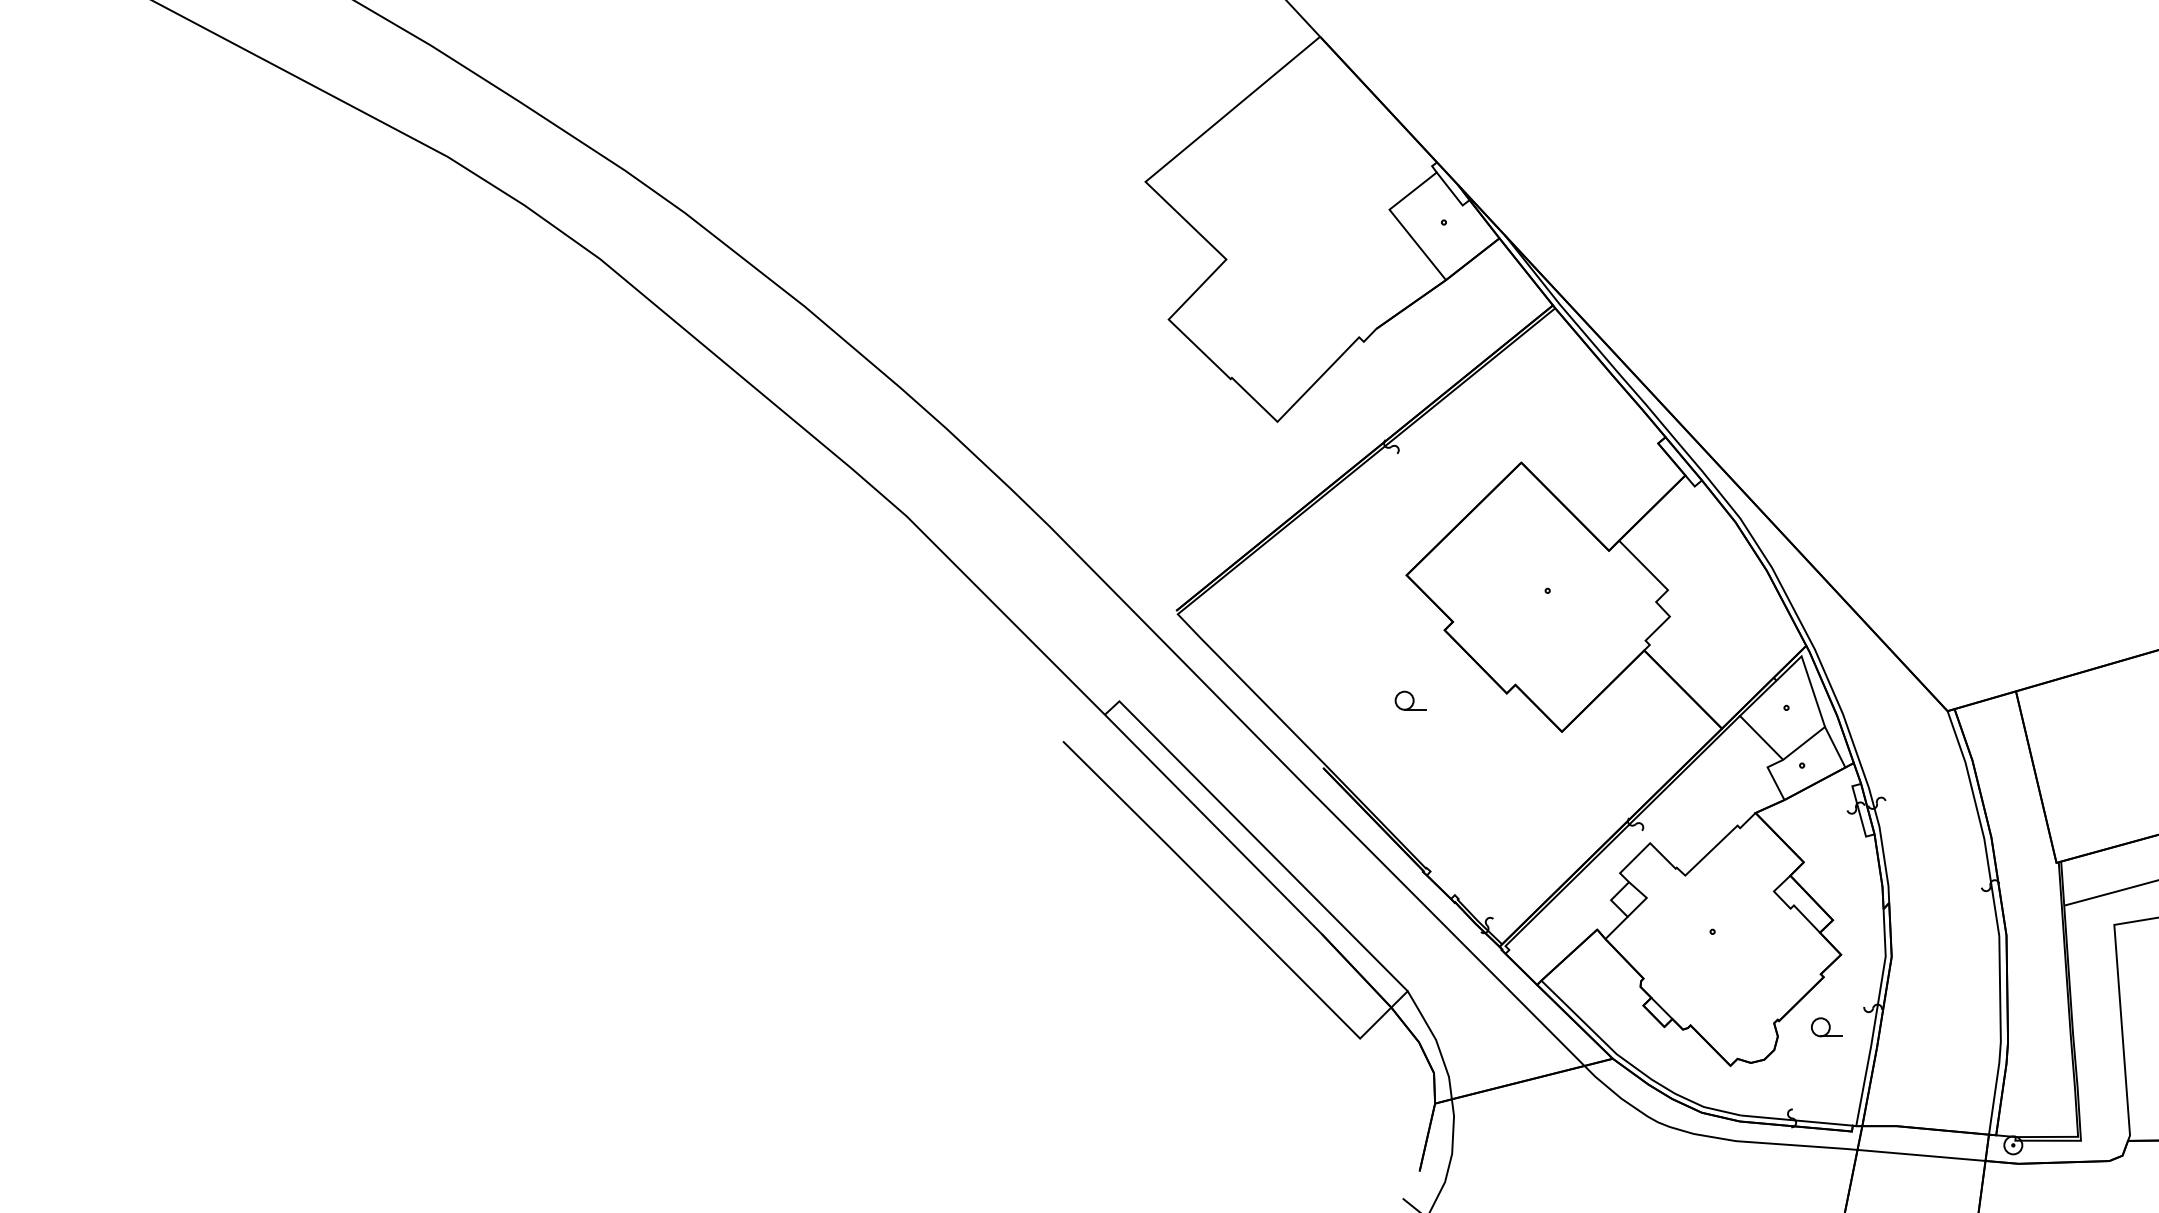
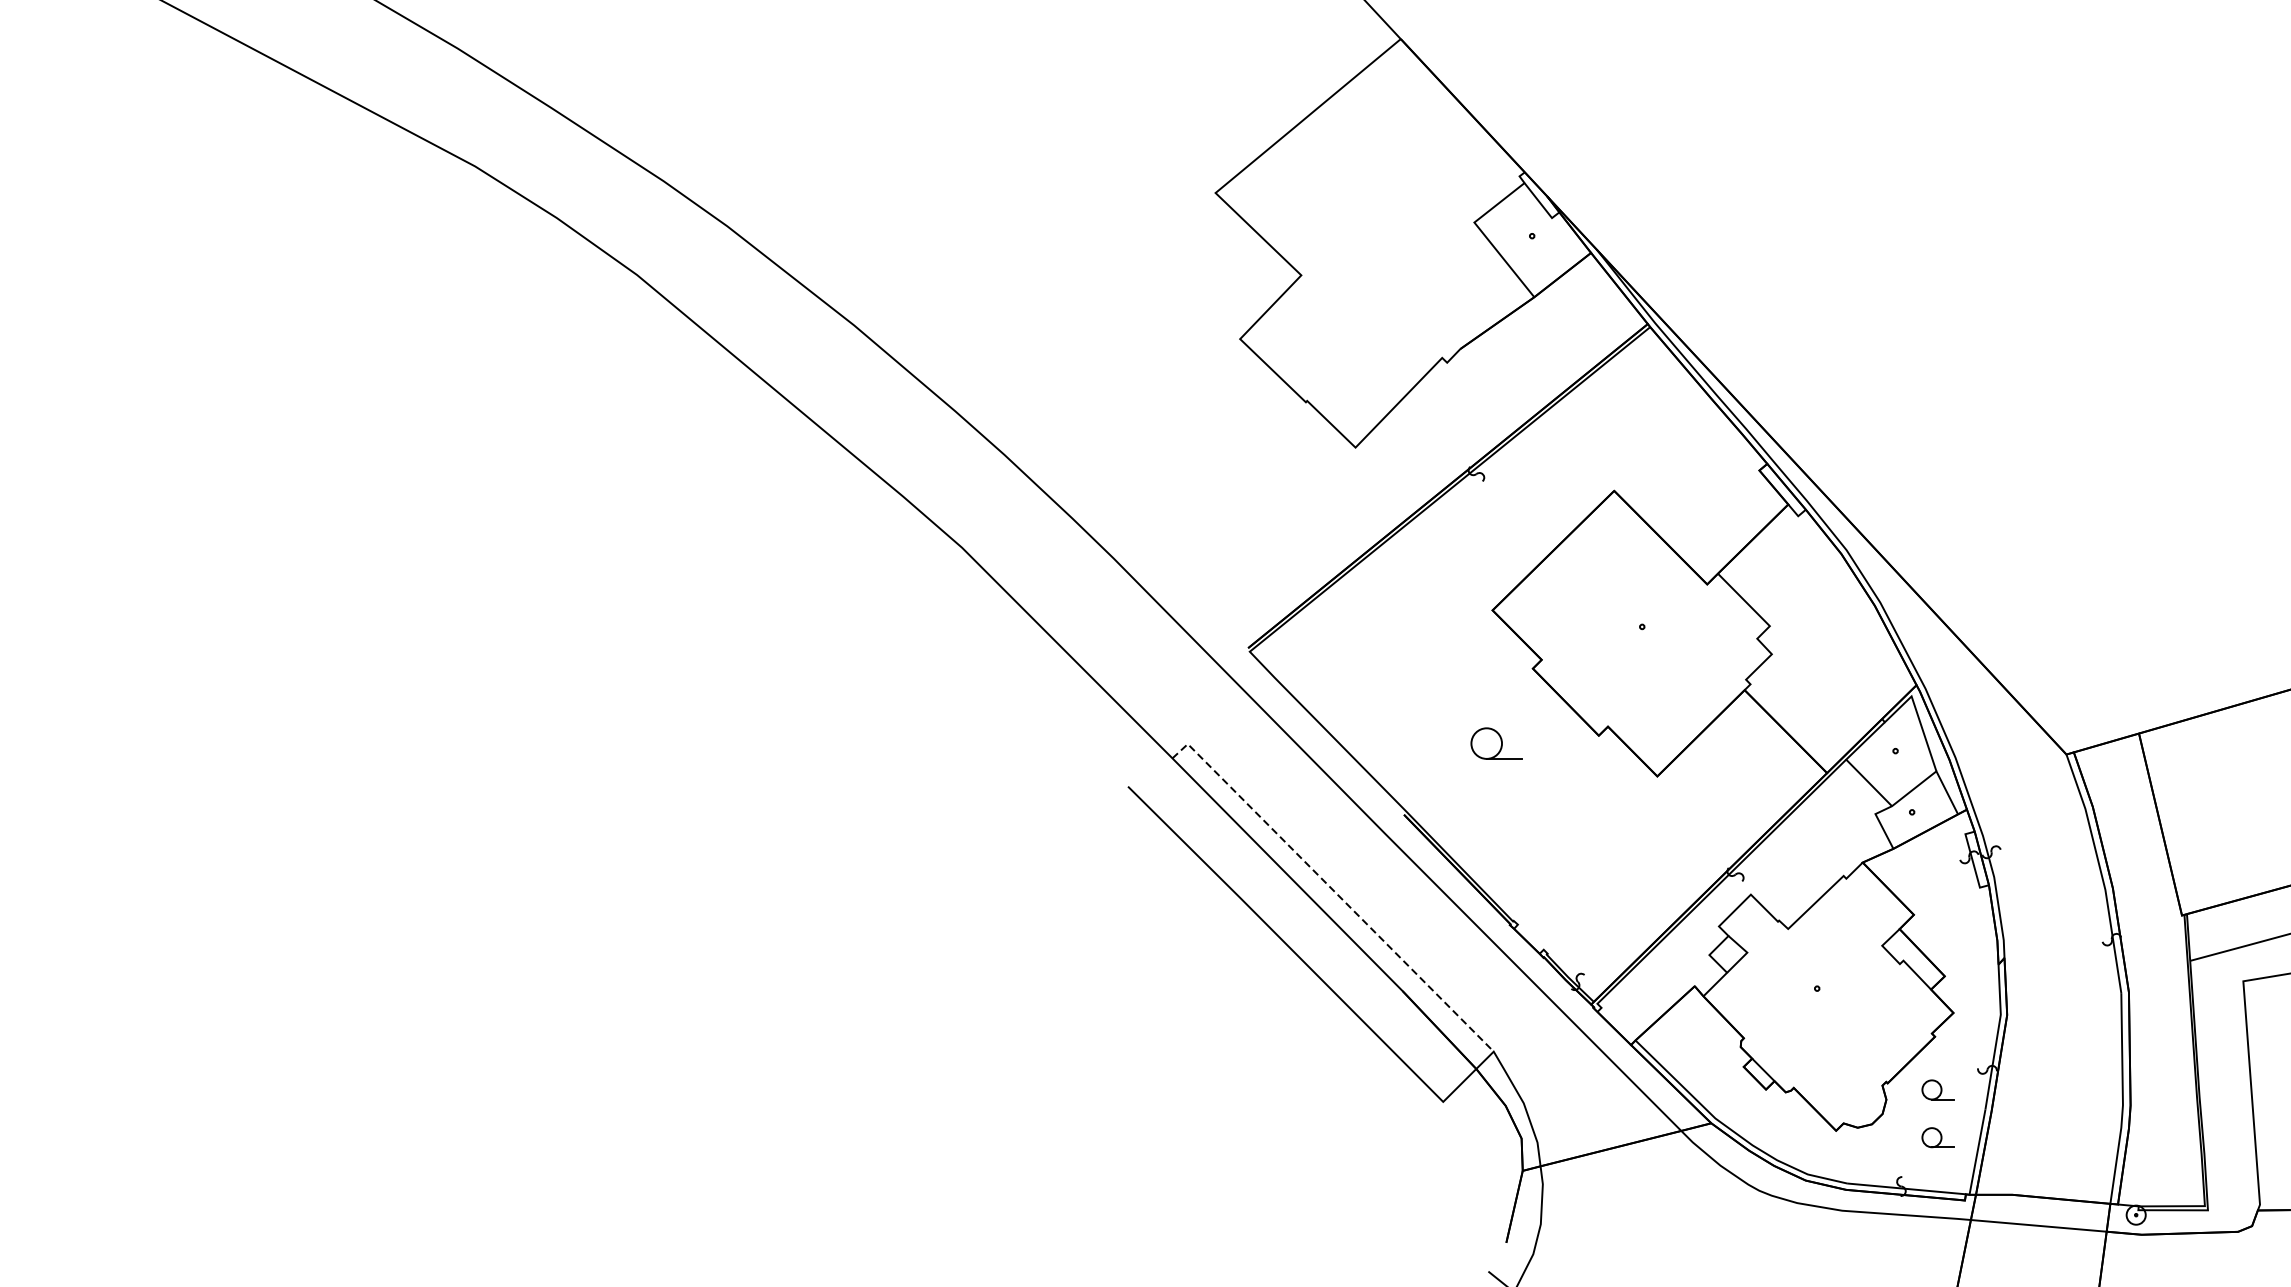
part: (1410, 700) -> (1496, 743), size x1.6
line: (1256, 838) -> (1333, 889), solid -> dashed
part: (1826, 1072) -> (1937, 1137), added

